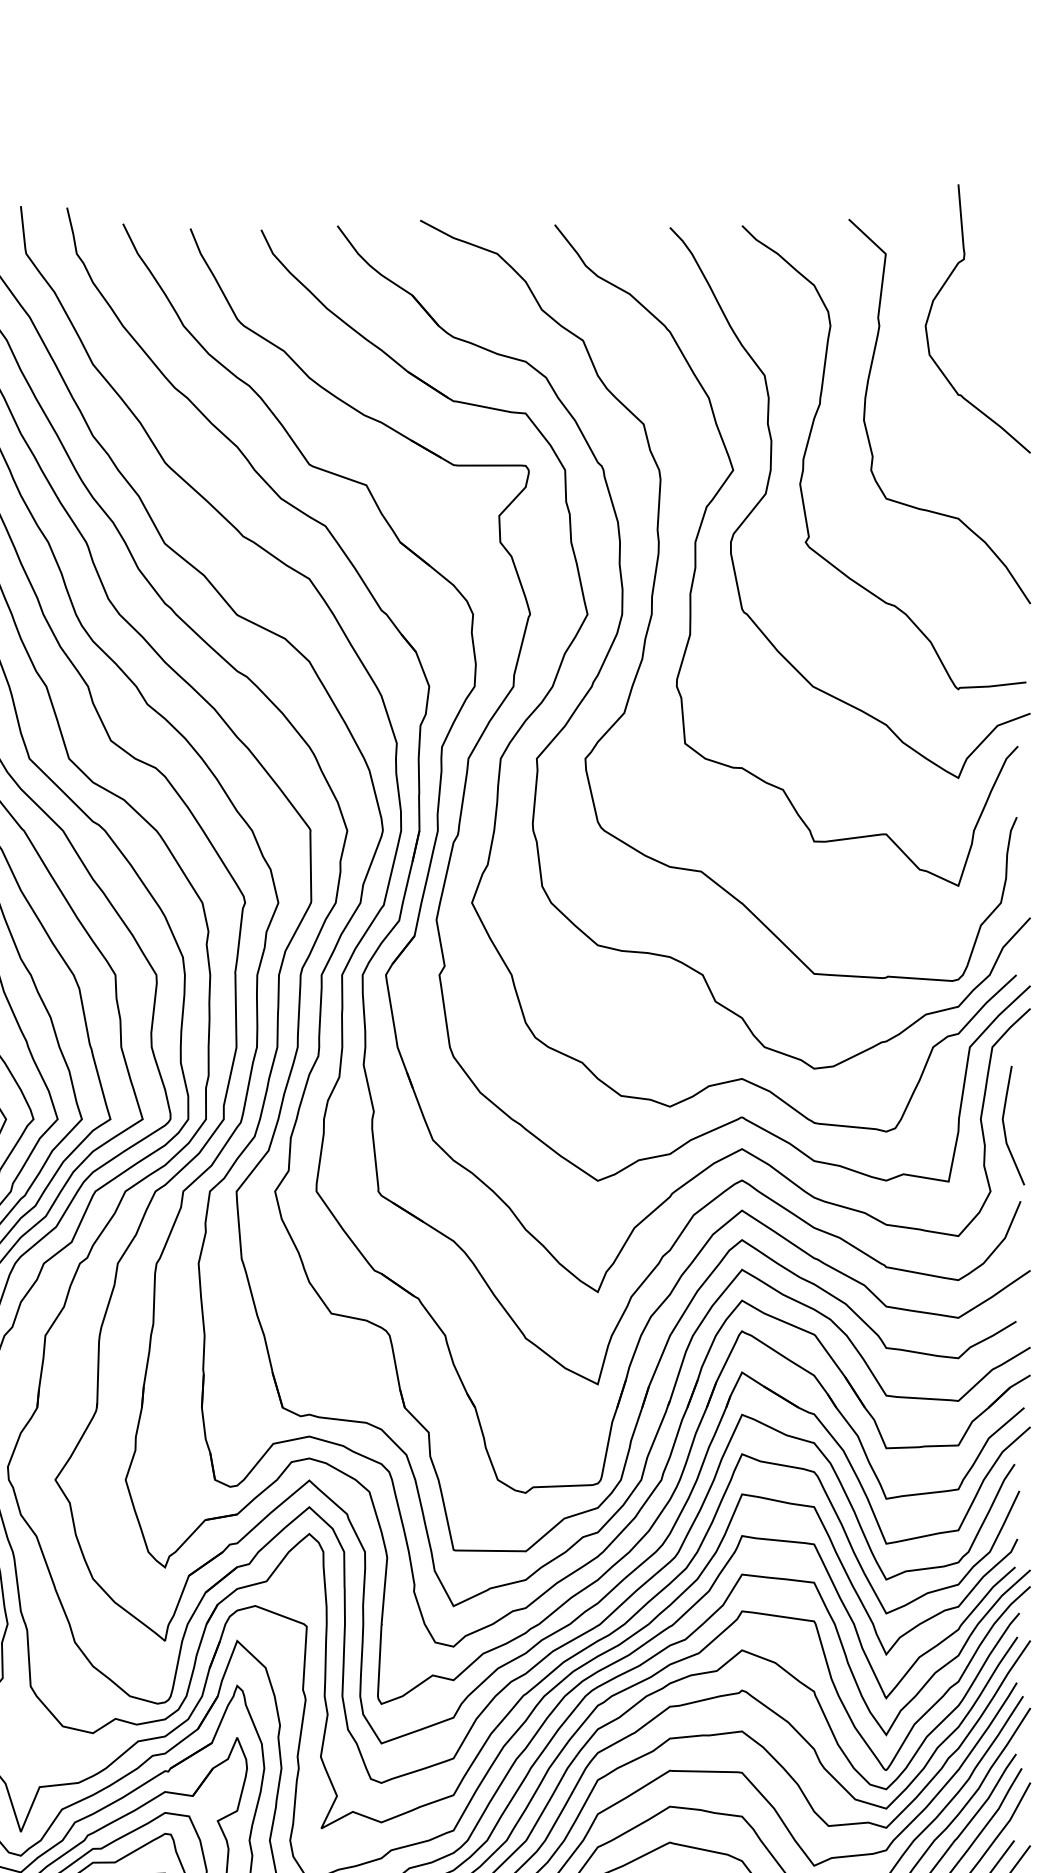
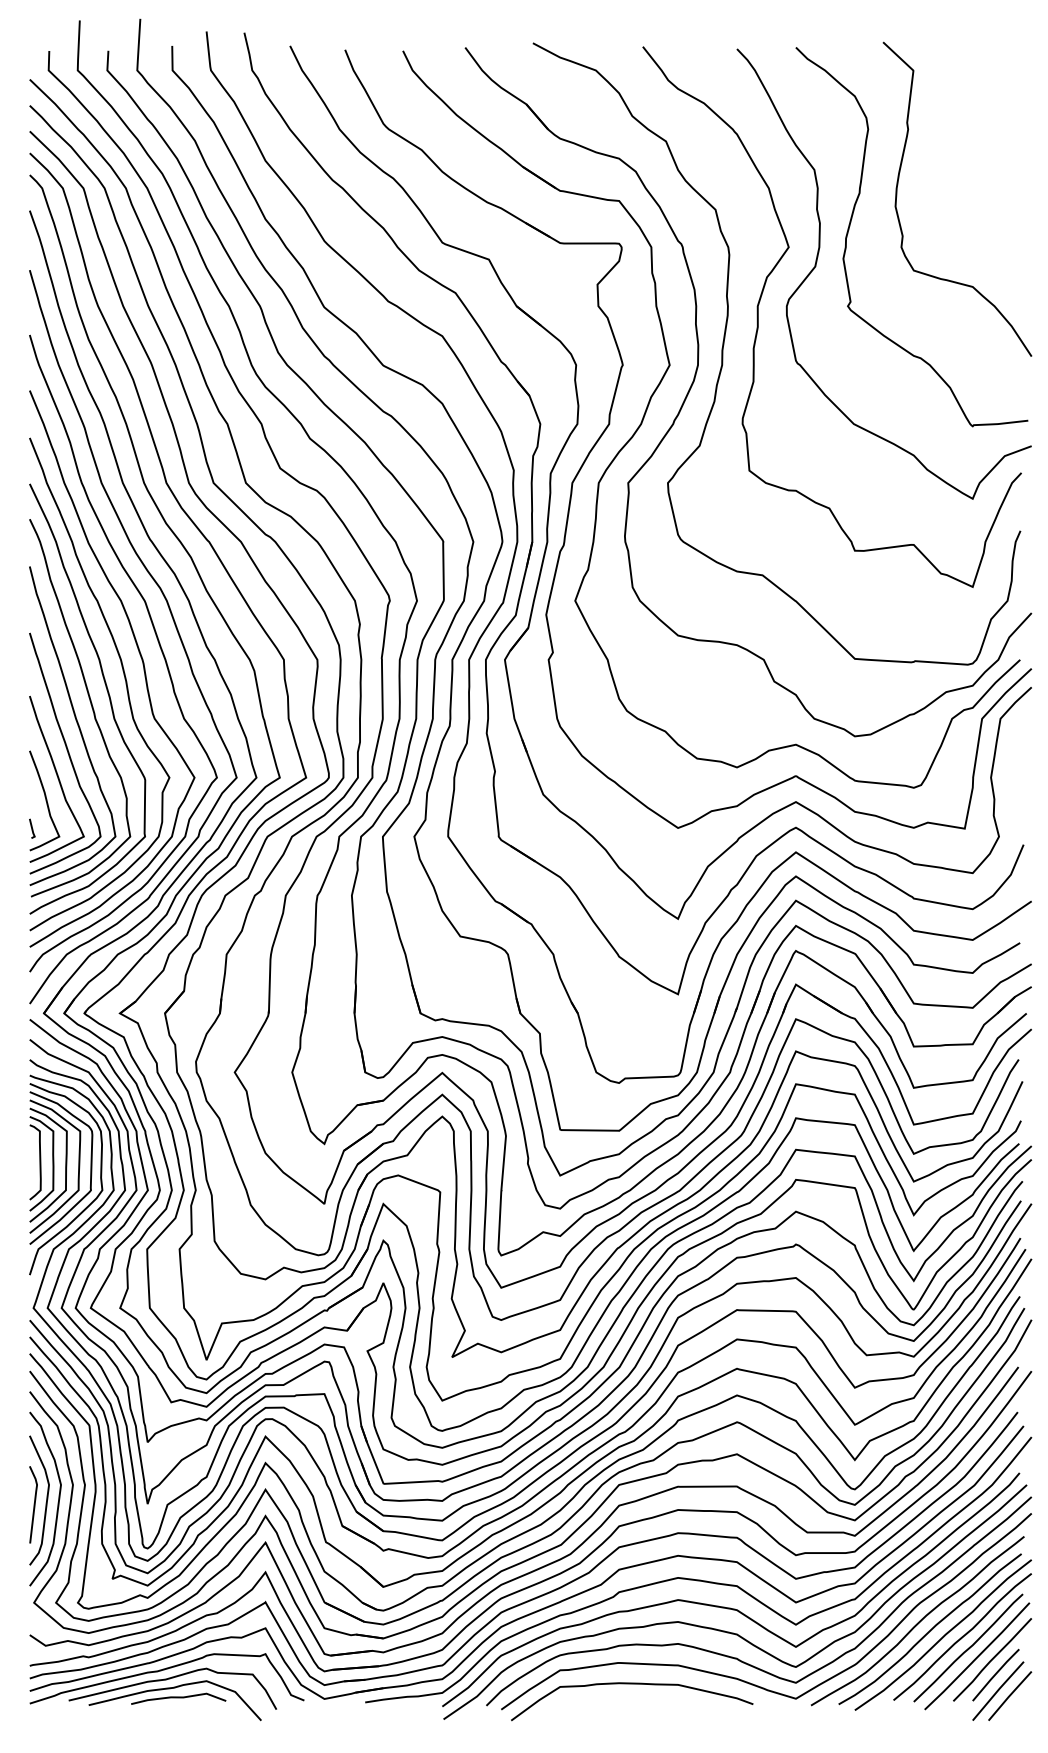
curve: (940, 291) -> (958, 101), removed
line: (1005, 1128) -> (1011, 785), removed

